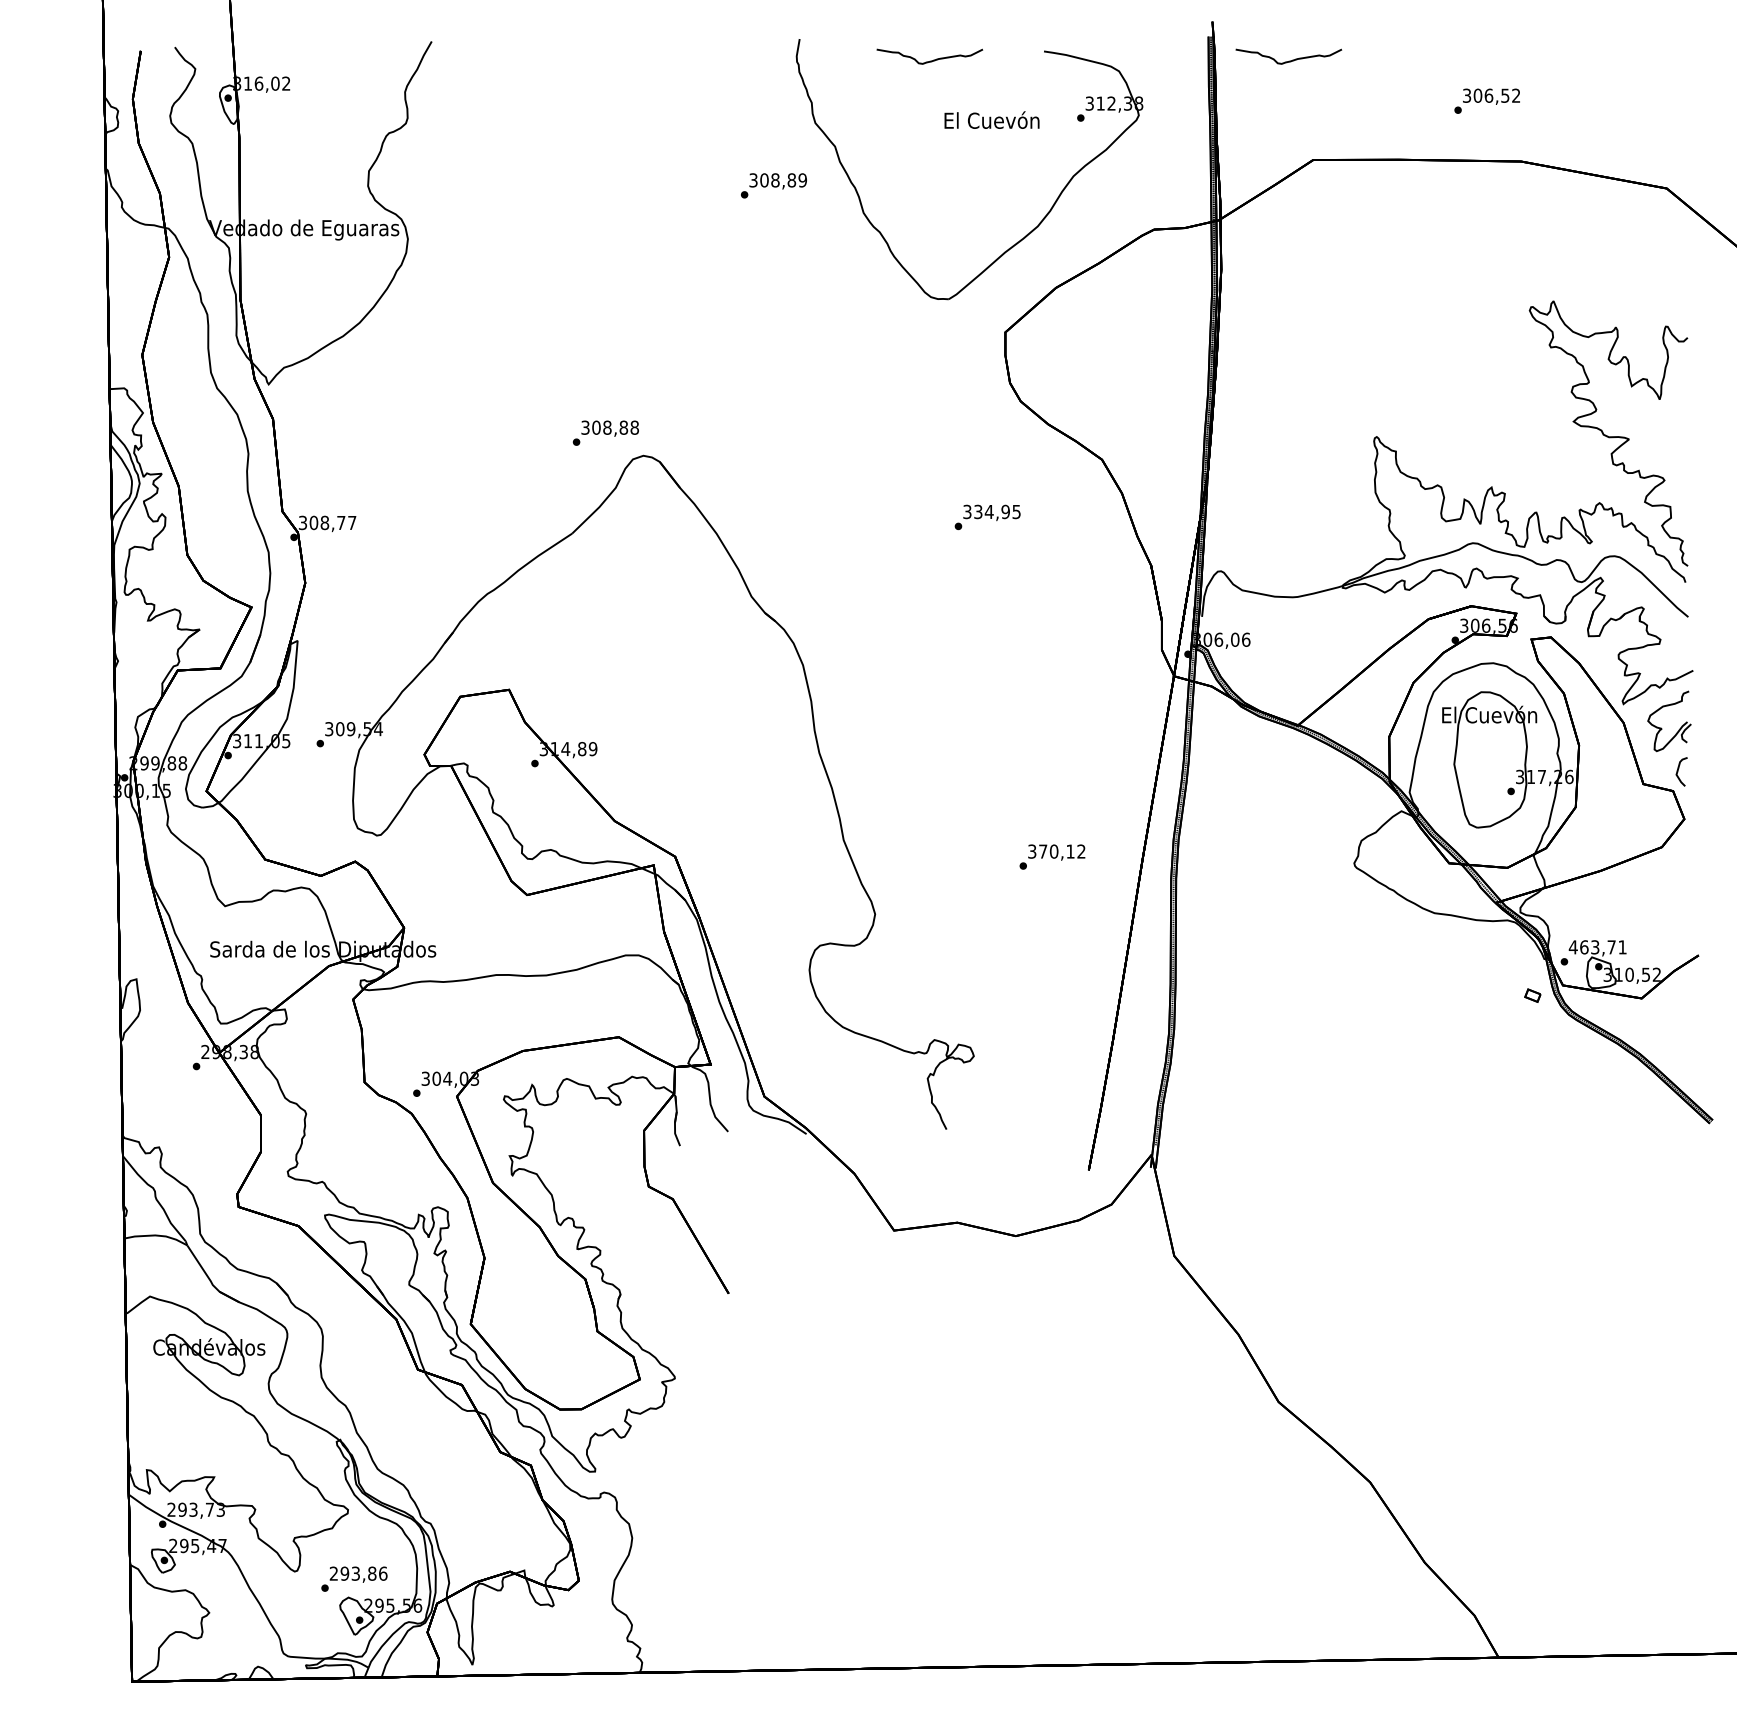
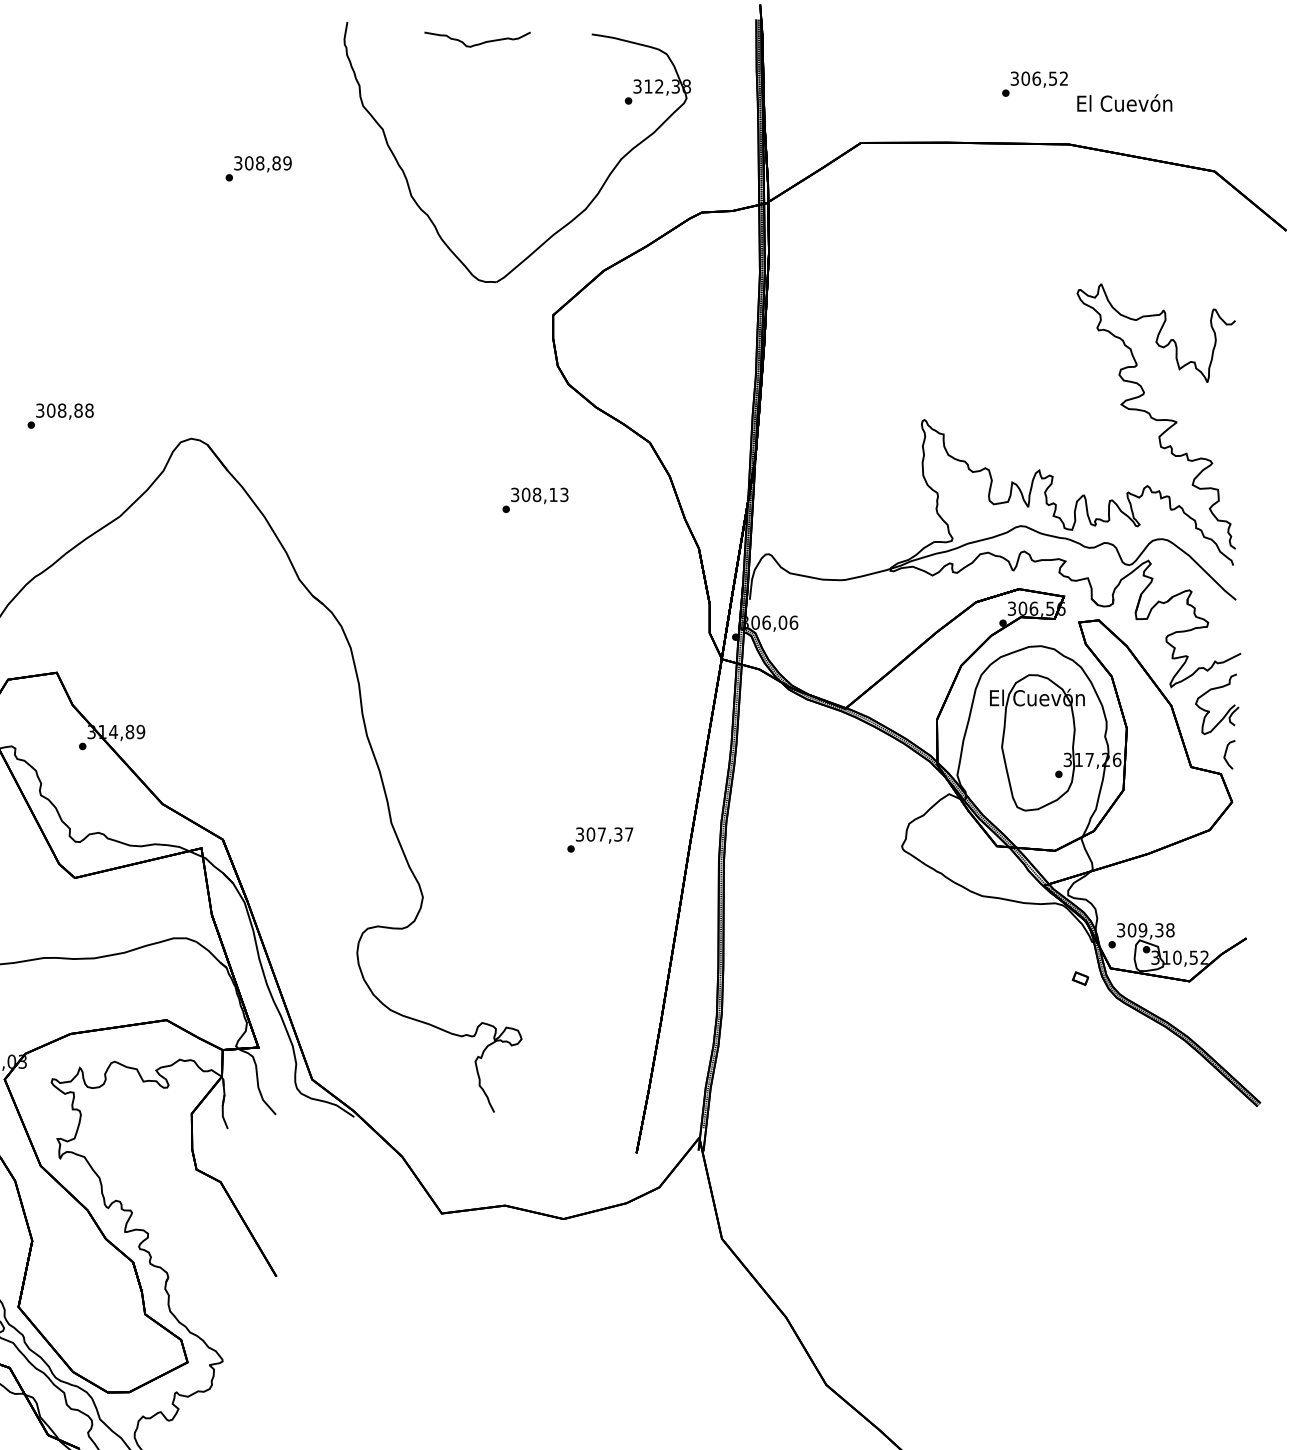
curve: (1289, 60) -> (837, 43), removed
text: (991, 119) -> (1124, 102), moved
text: (773, 185) -> (258, 168), moved
text: (605, 432) -> (60, 415), moved
text: (997, 511) -> (545, 494), 334,95 -> 308,13
text: (1062, 851) -> (610, 834), 370,12 -> 307,37
text: (1597, 947) -> (1145, 930), 463,71 -> 309,38

